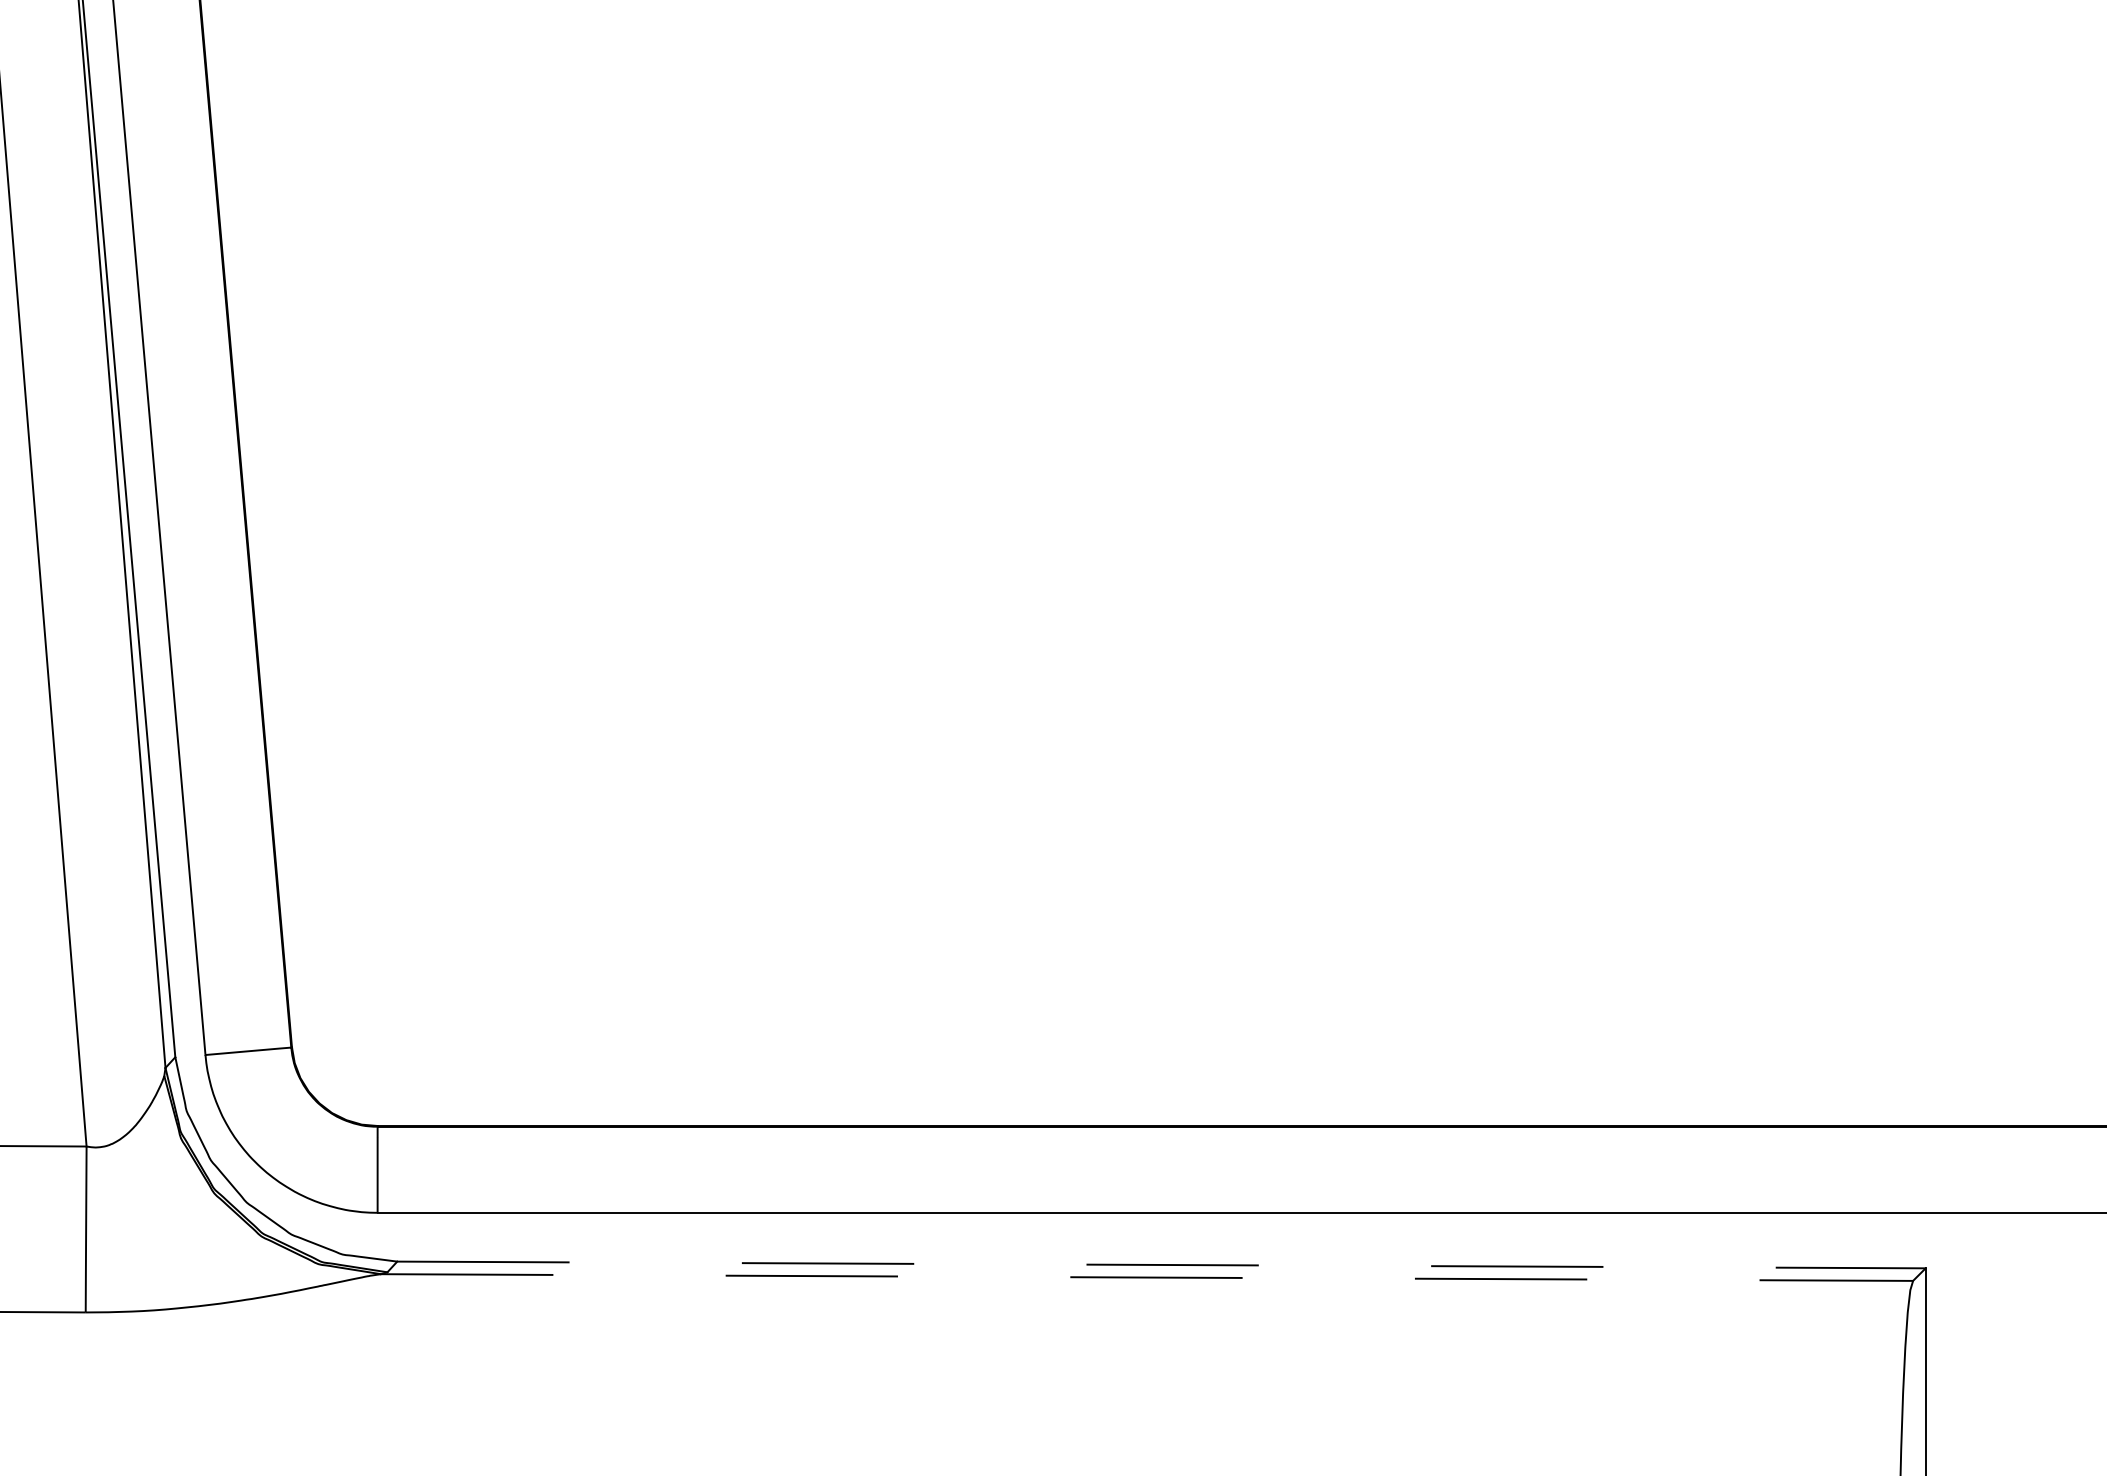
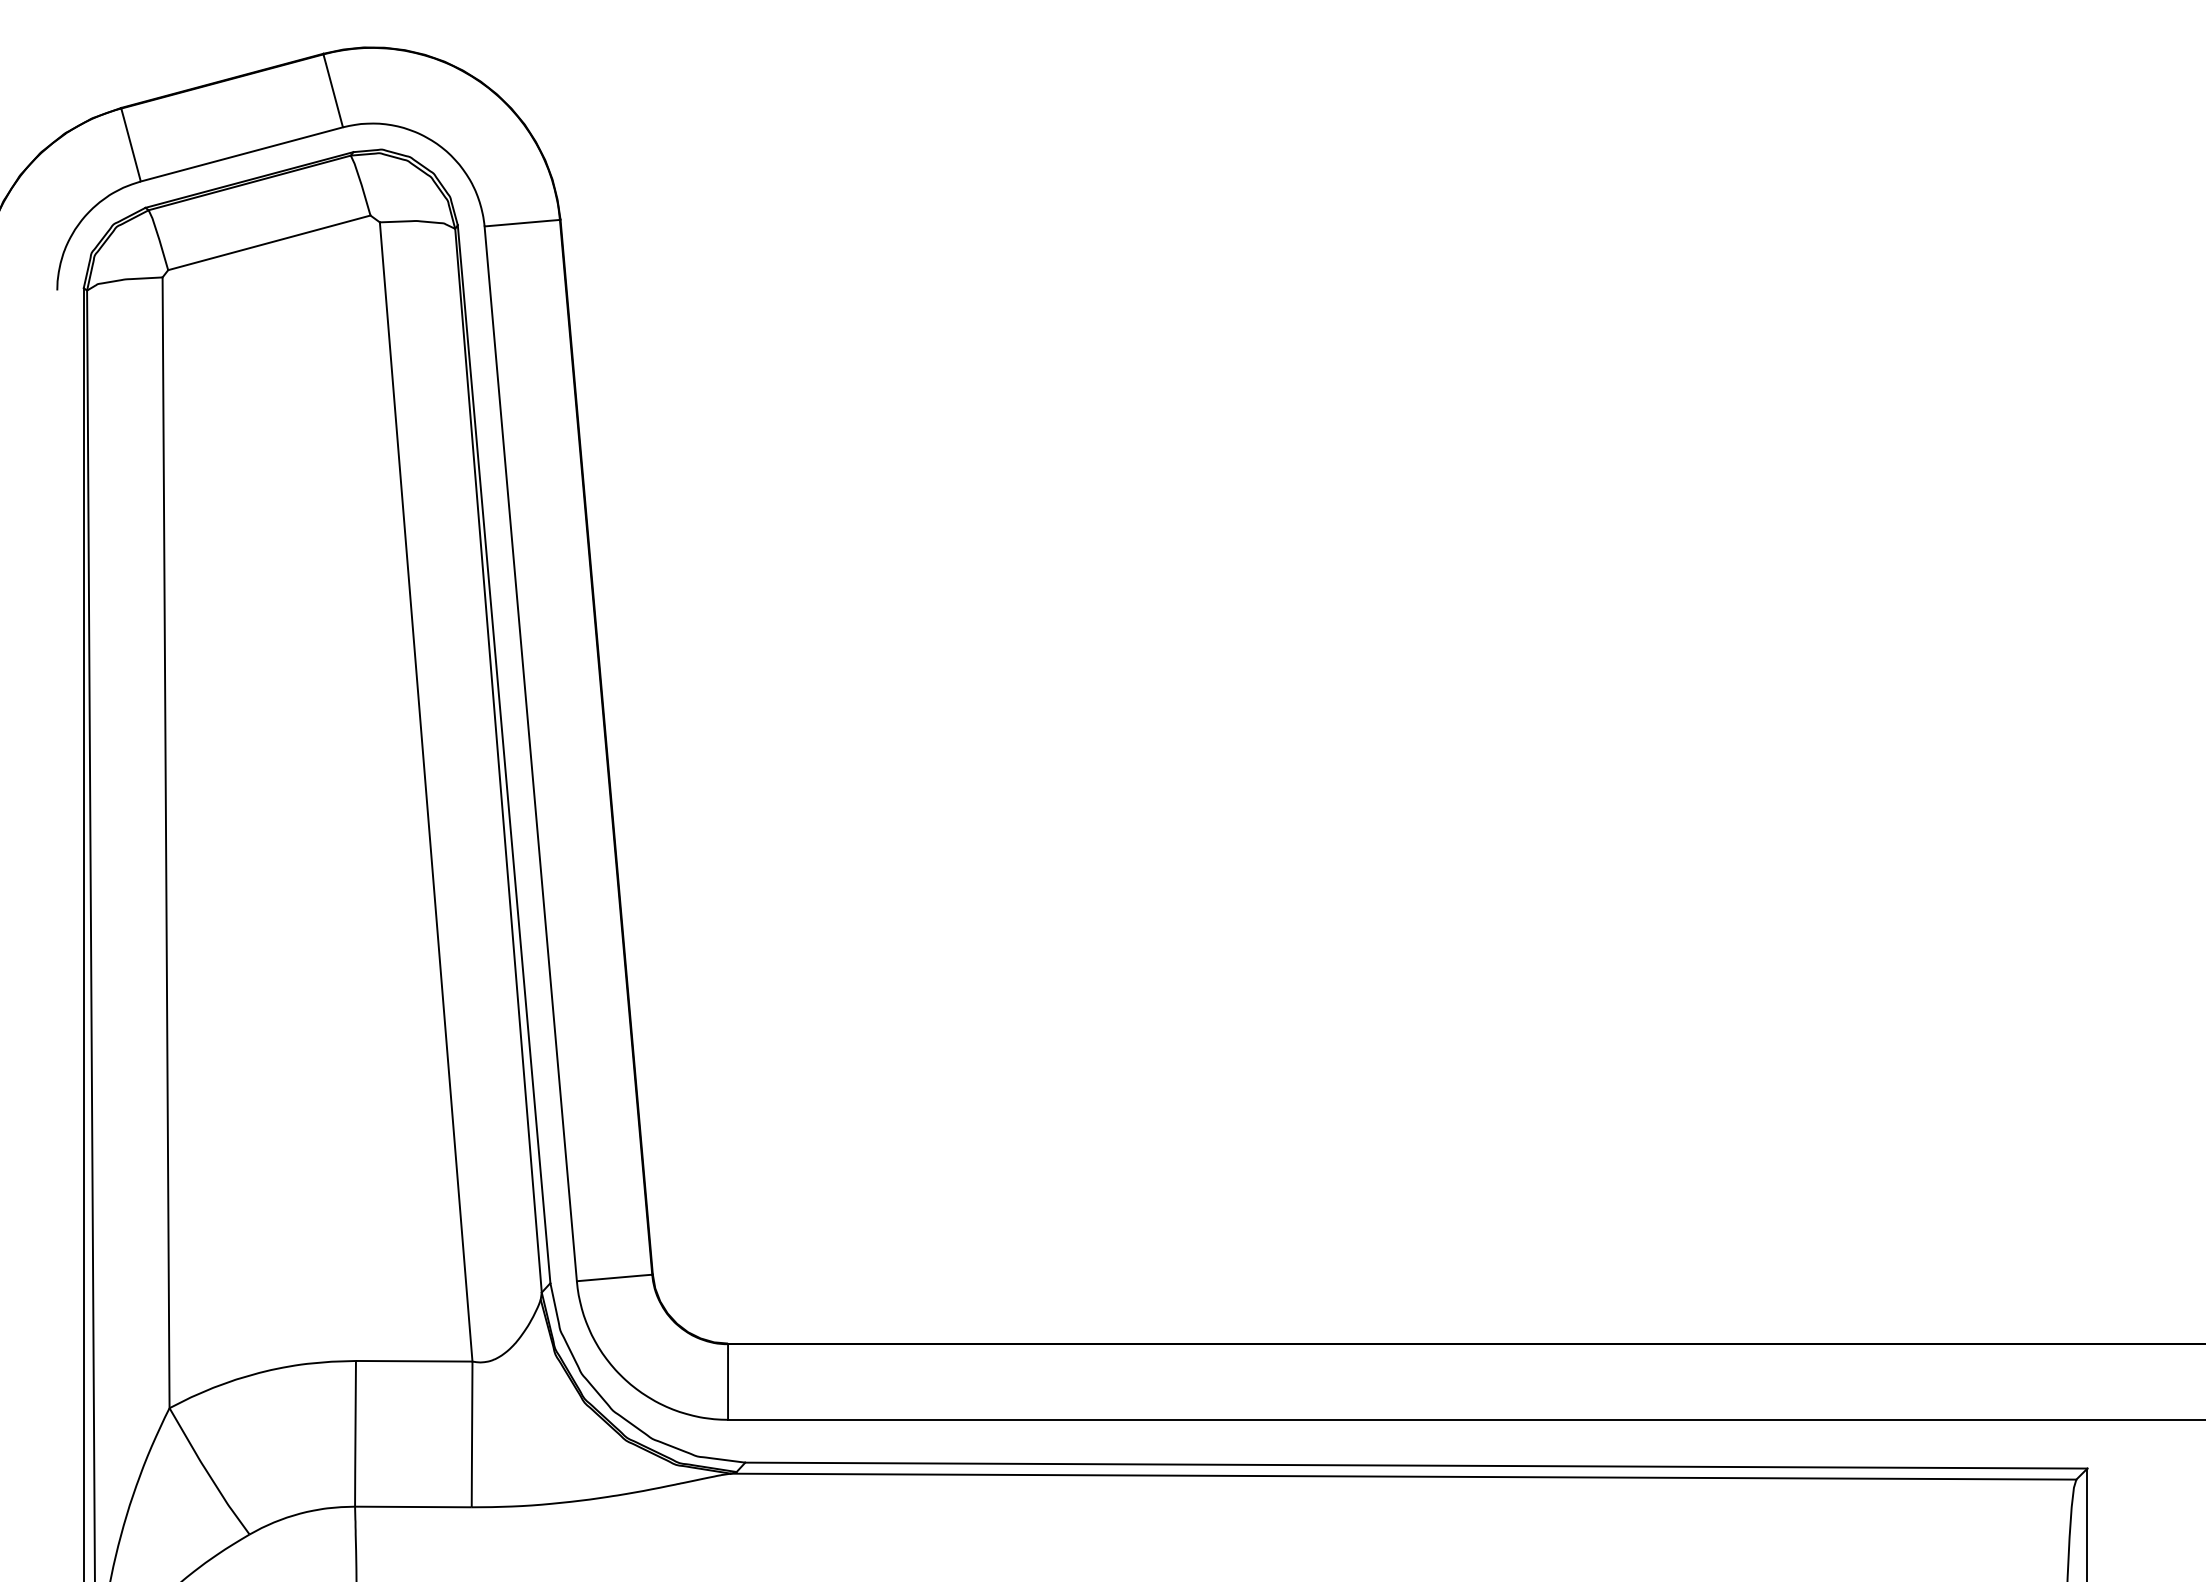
line: (1161, 1264) -> (1416, 1465), dashed -> solid
line: (1146, 1277) -> (1403, 1476), dashed -> solid

